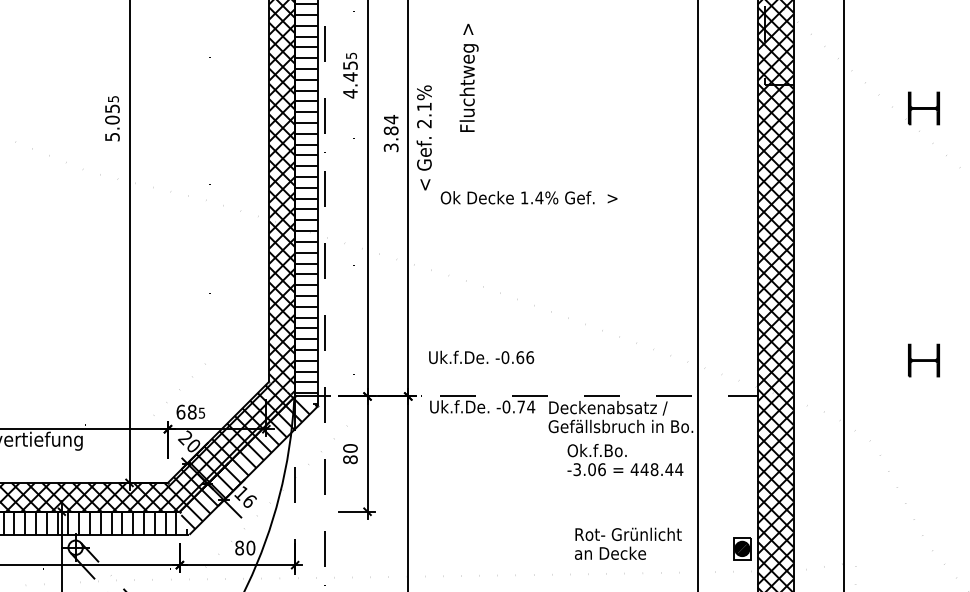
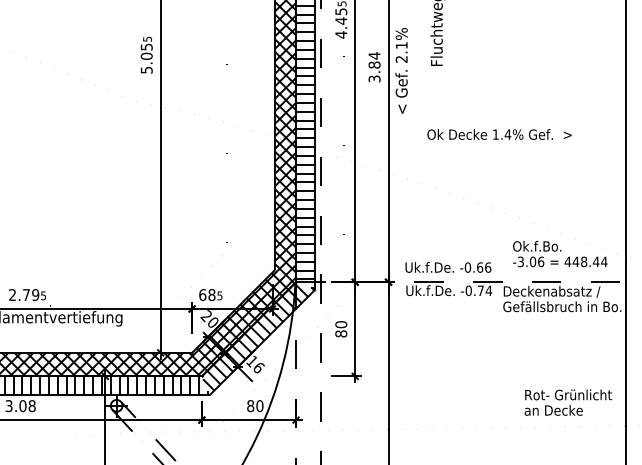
text: (528, 197) -> (499, 134), moved
text: (481, 357) -> (448, 267), moved
text: (625, 460) -> (560, 254), moved

